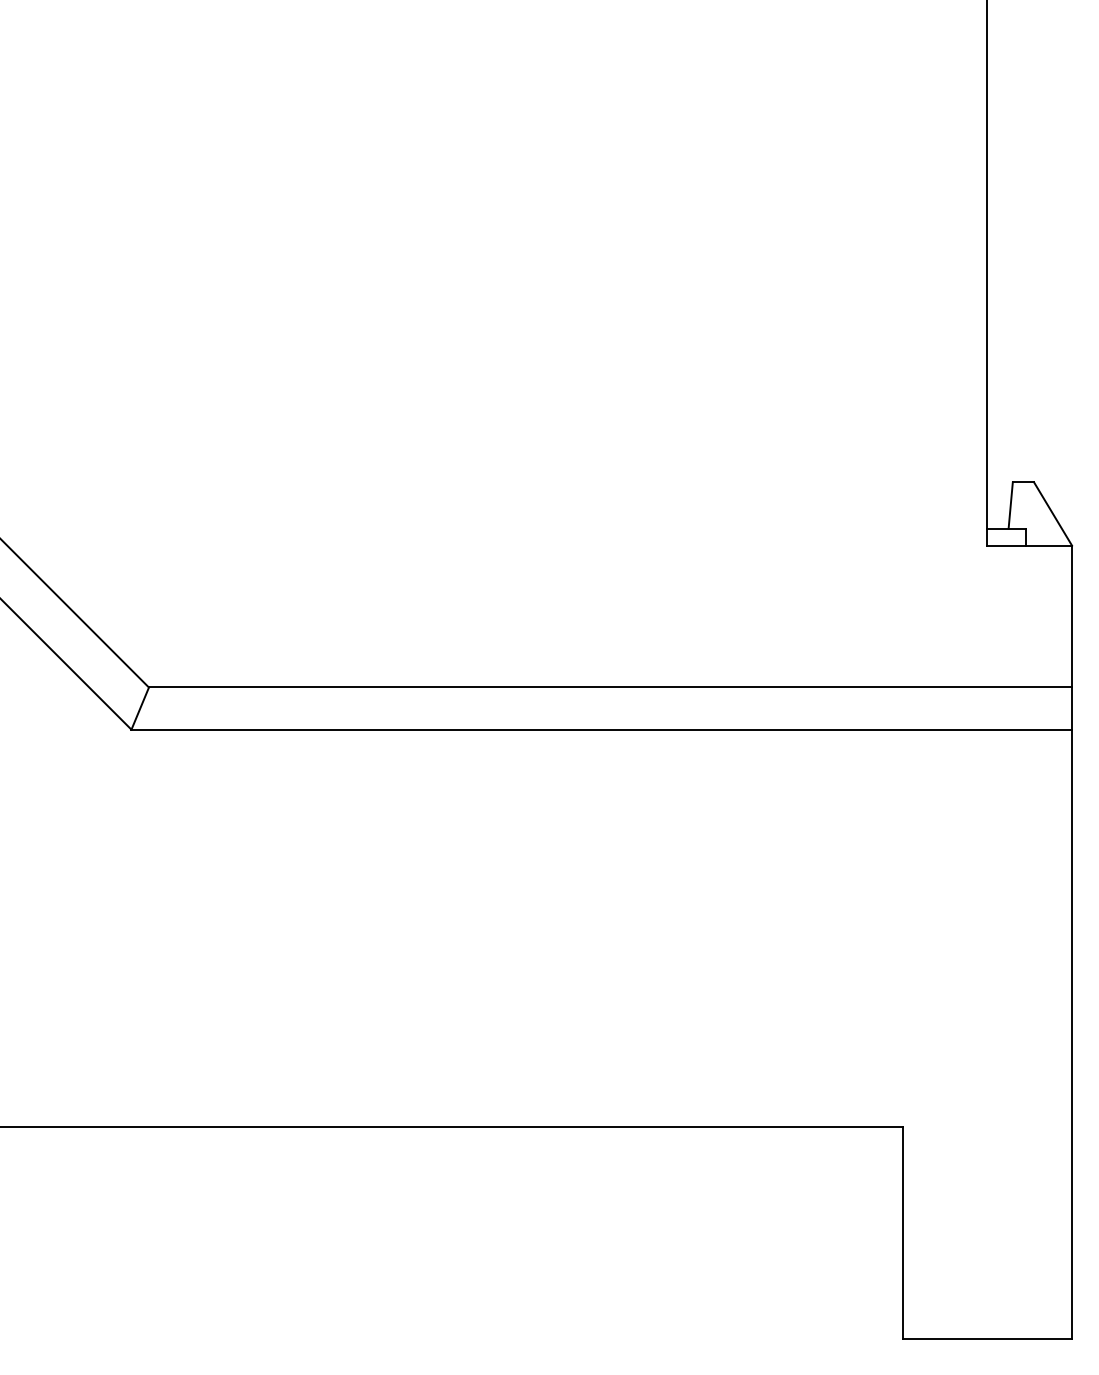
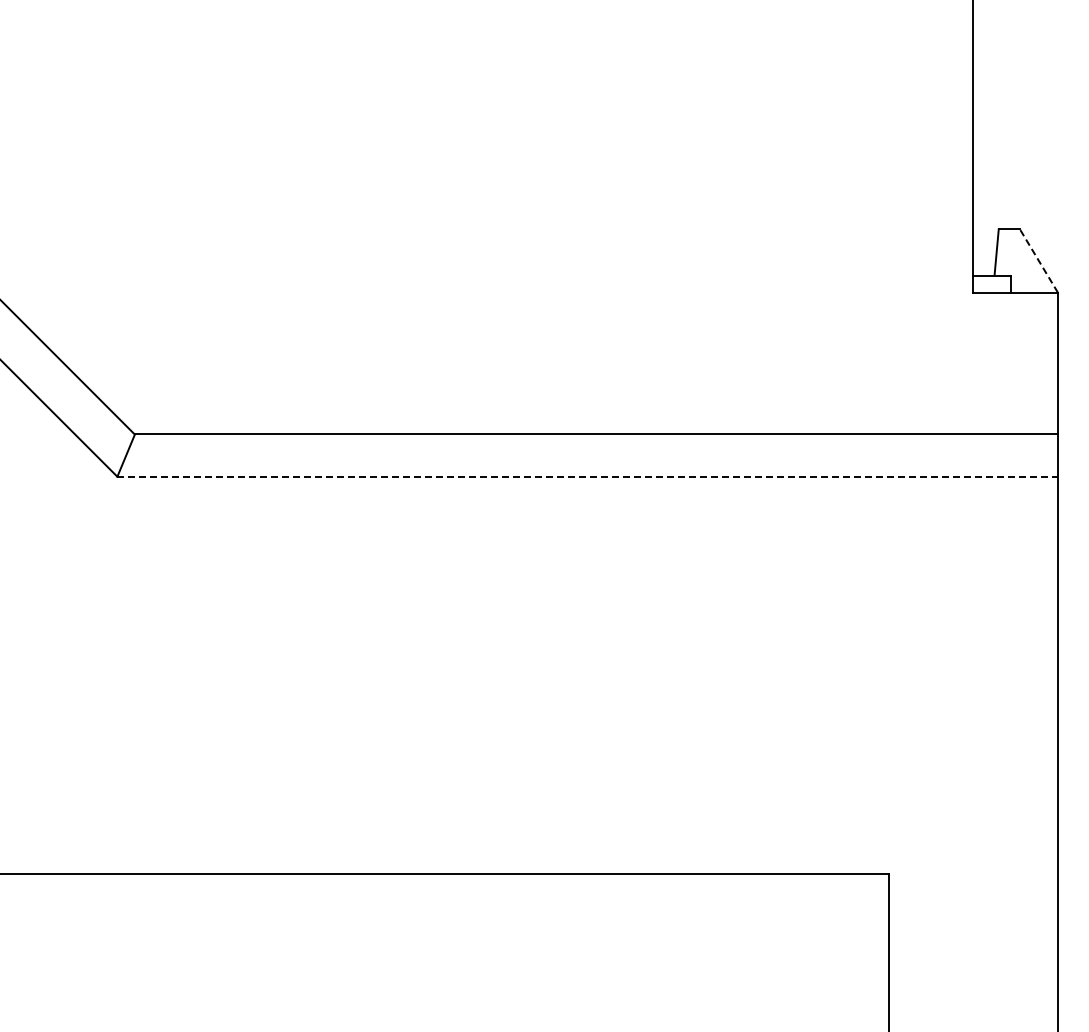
line: (1053, 513) -> (1039, 260), solid -> dashed
line: (602, 729) -> (588, 476), solid -> dashed

